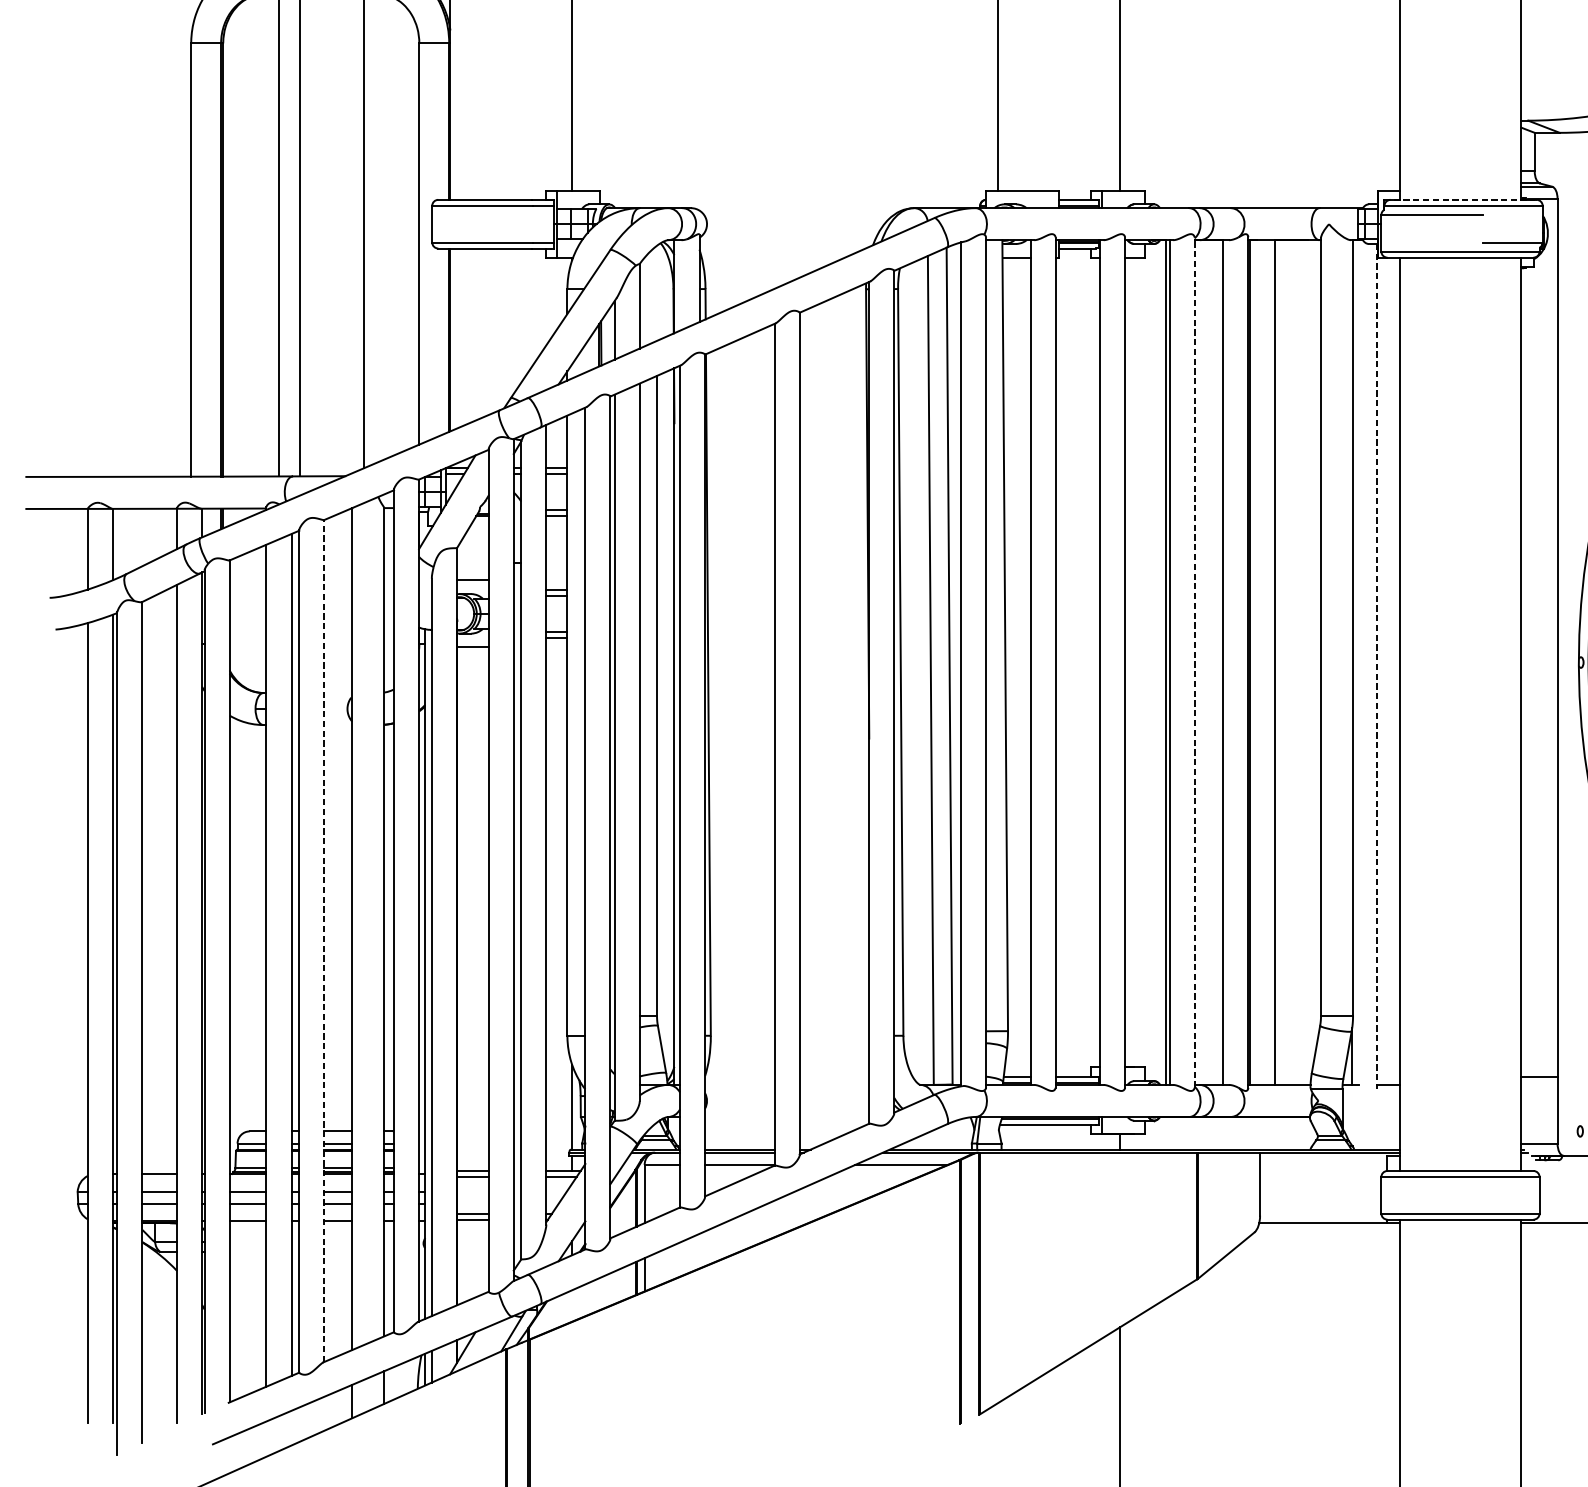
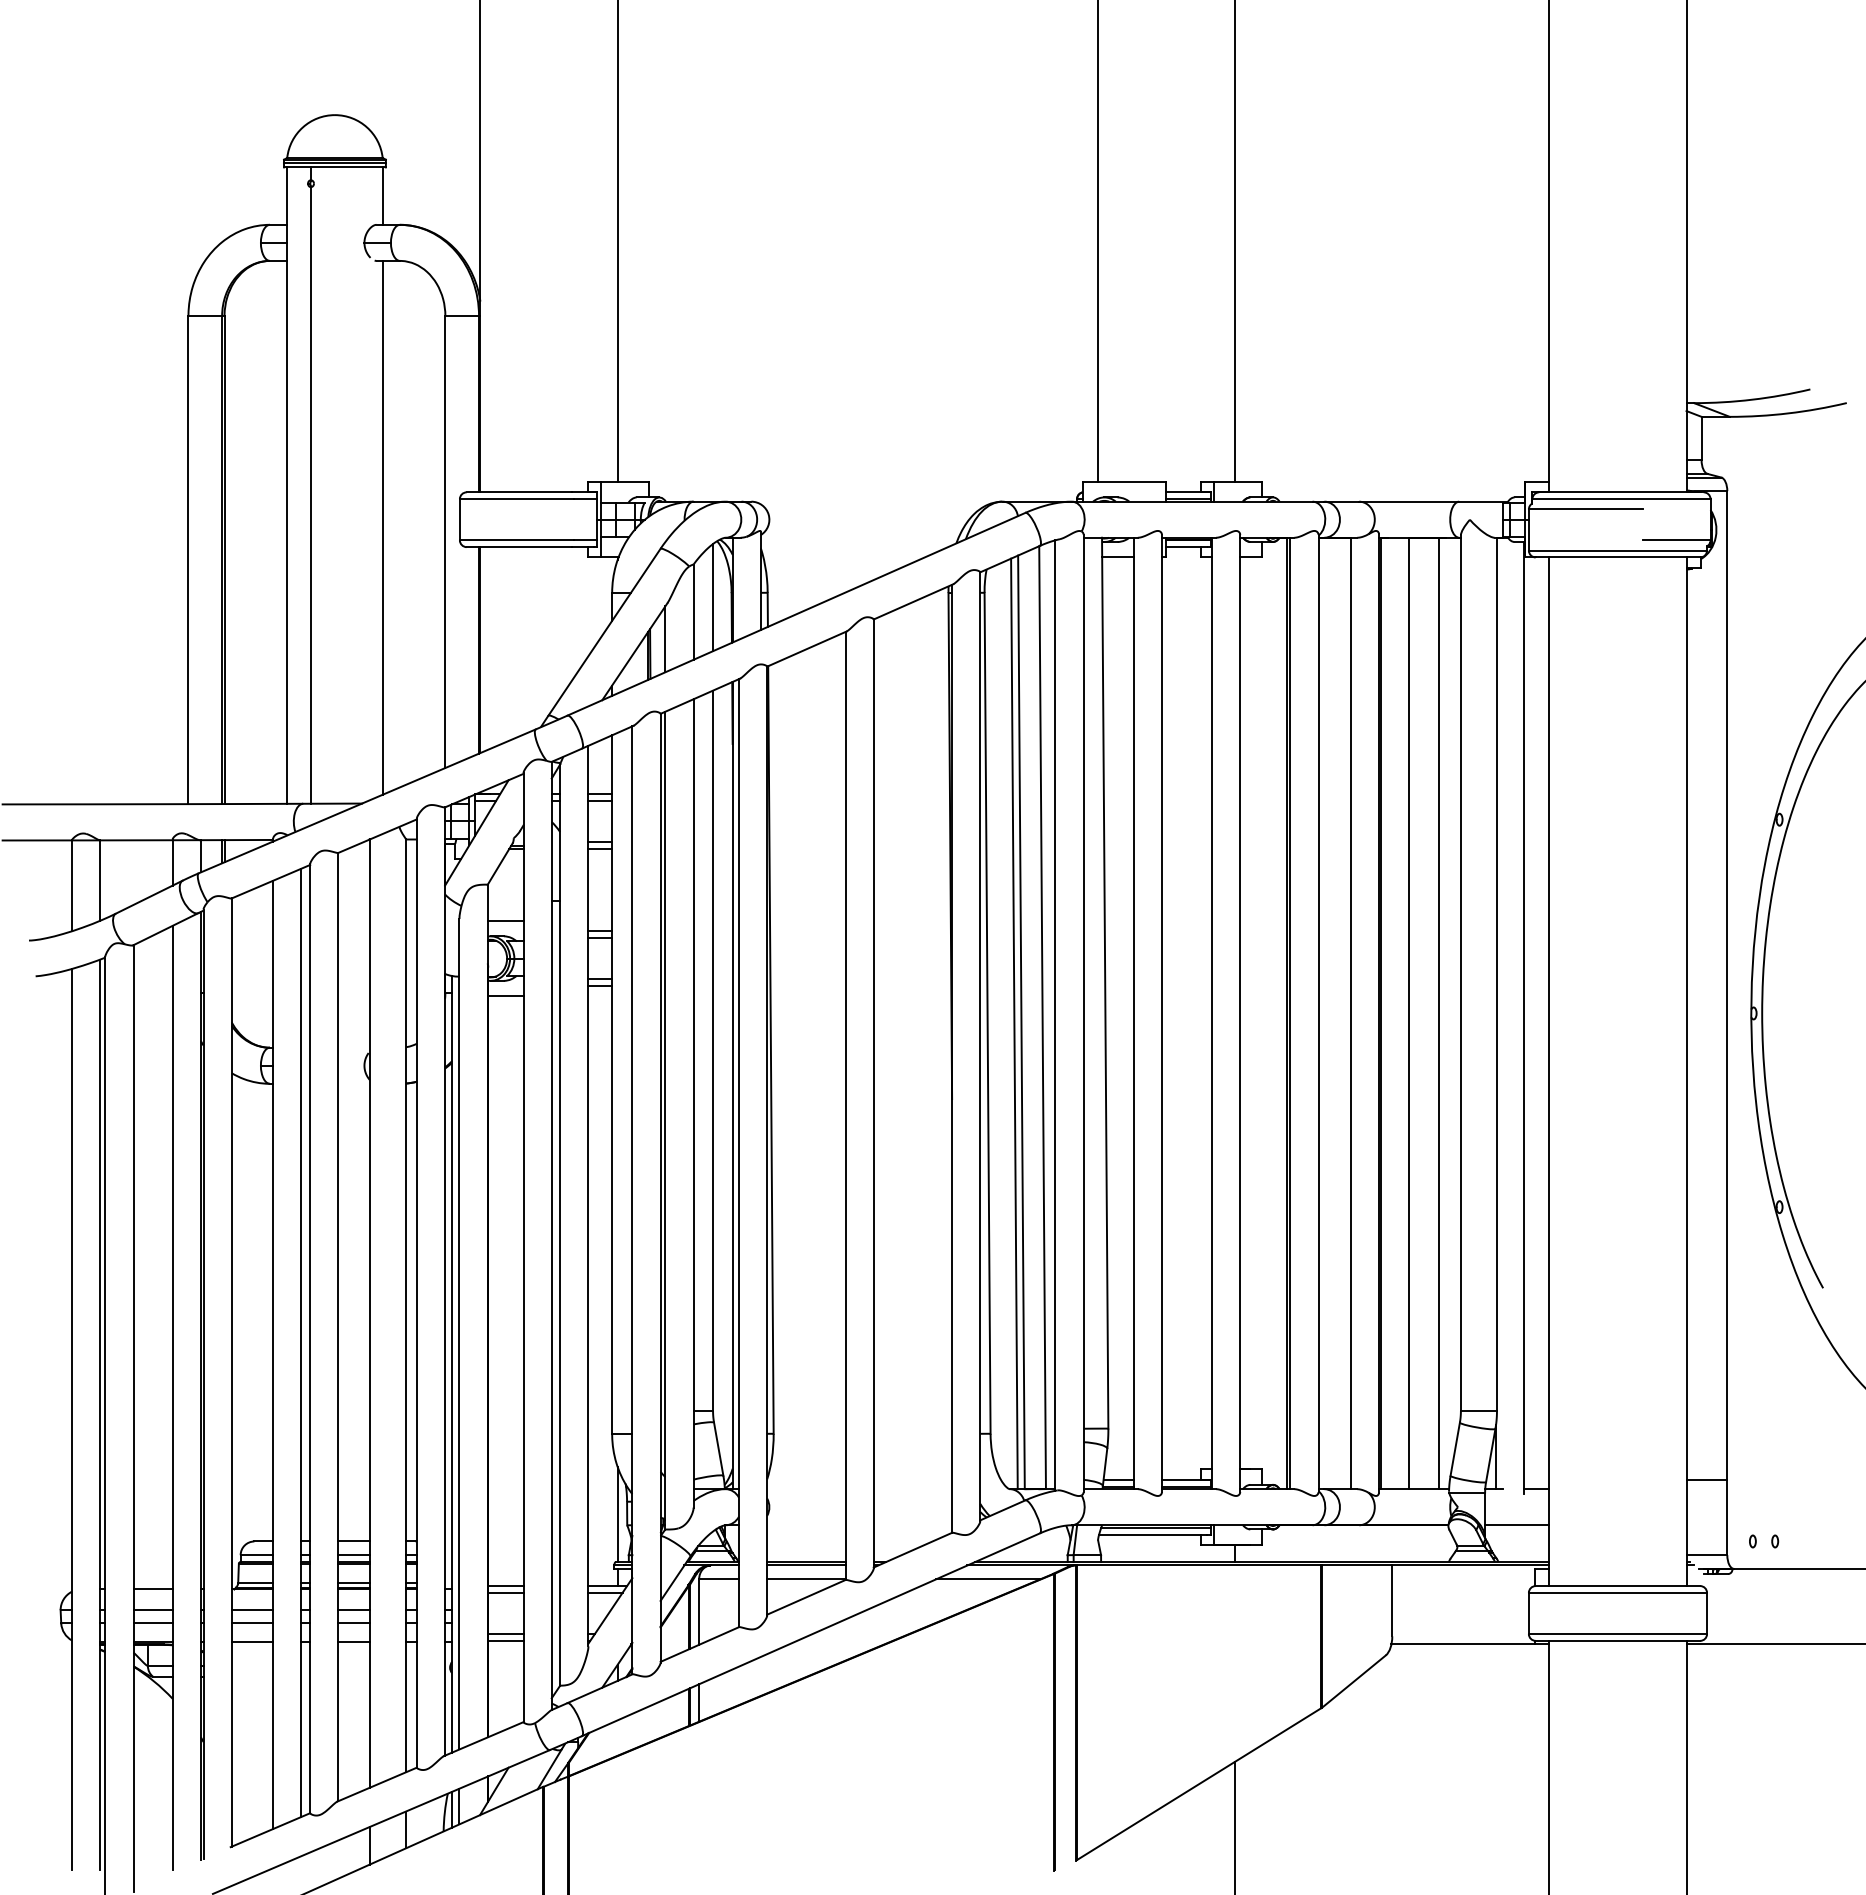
line: (1462, 200) -> (1620, 492), dashed -> solid
line: (657, 293) -> (713, 597), added
line: (1194, 662) -> (1318, 1013), dashed -> solid
line: (1301, 662) -> (1438, 1013), added
line: (1377, 666) -> (1524, 1017), dashed -> solid
line: (924, 671) -> (1014, 1023), added
line: (324, 940) -> (338, 1326), dashed -> solid
line: (1371, 1117) -> (1517, 1525), added

